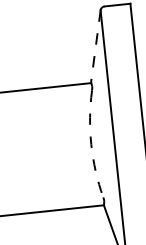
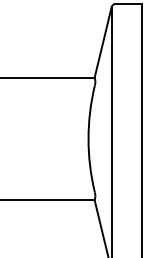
line: (96, 46) -> (103, 42), dashed -> solid
arc: (91, 144) -> (88, 138), dashed -> solid

